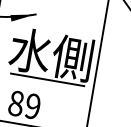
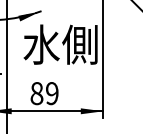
line: (46, 79) -> (60, 67), removed

